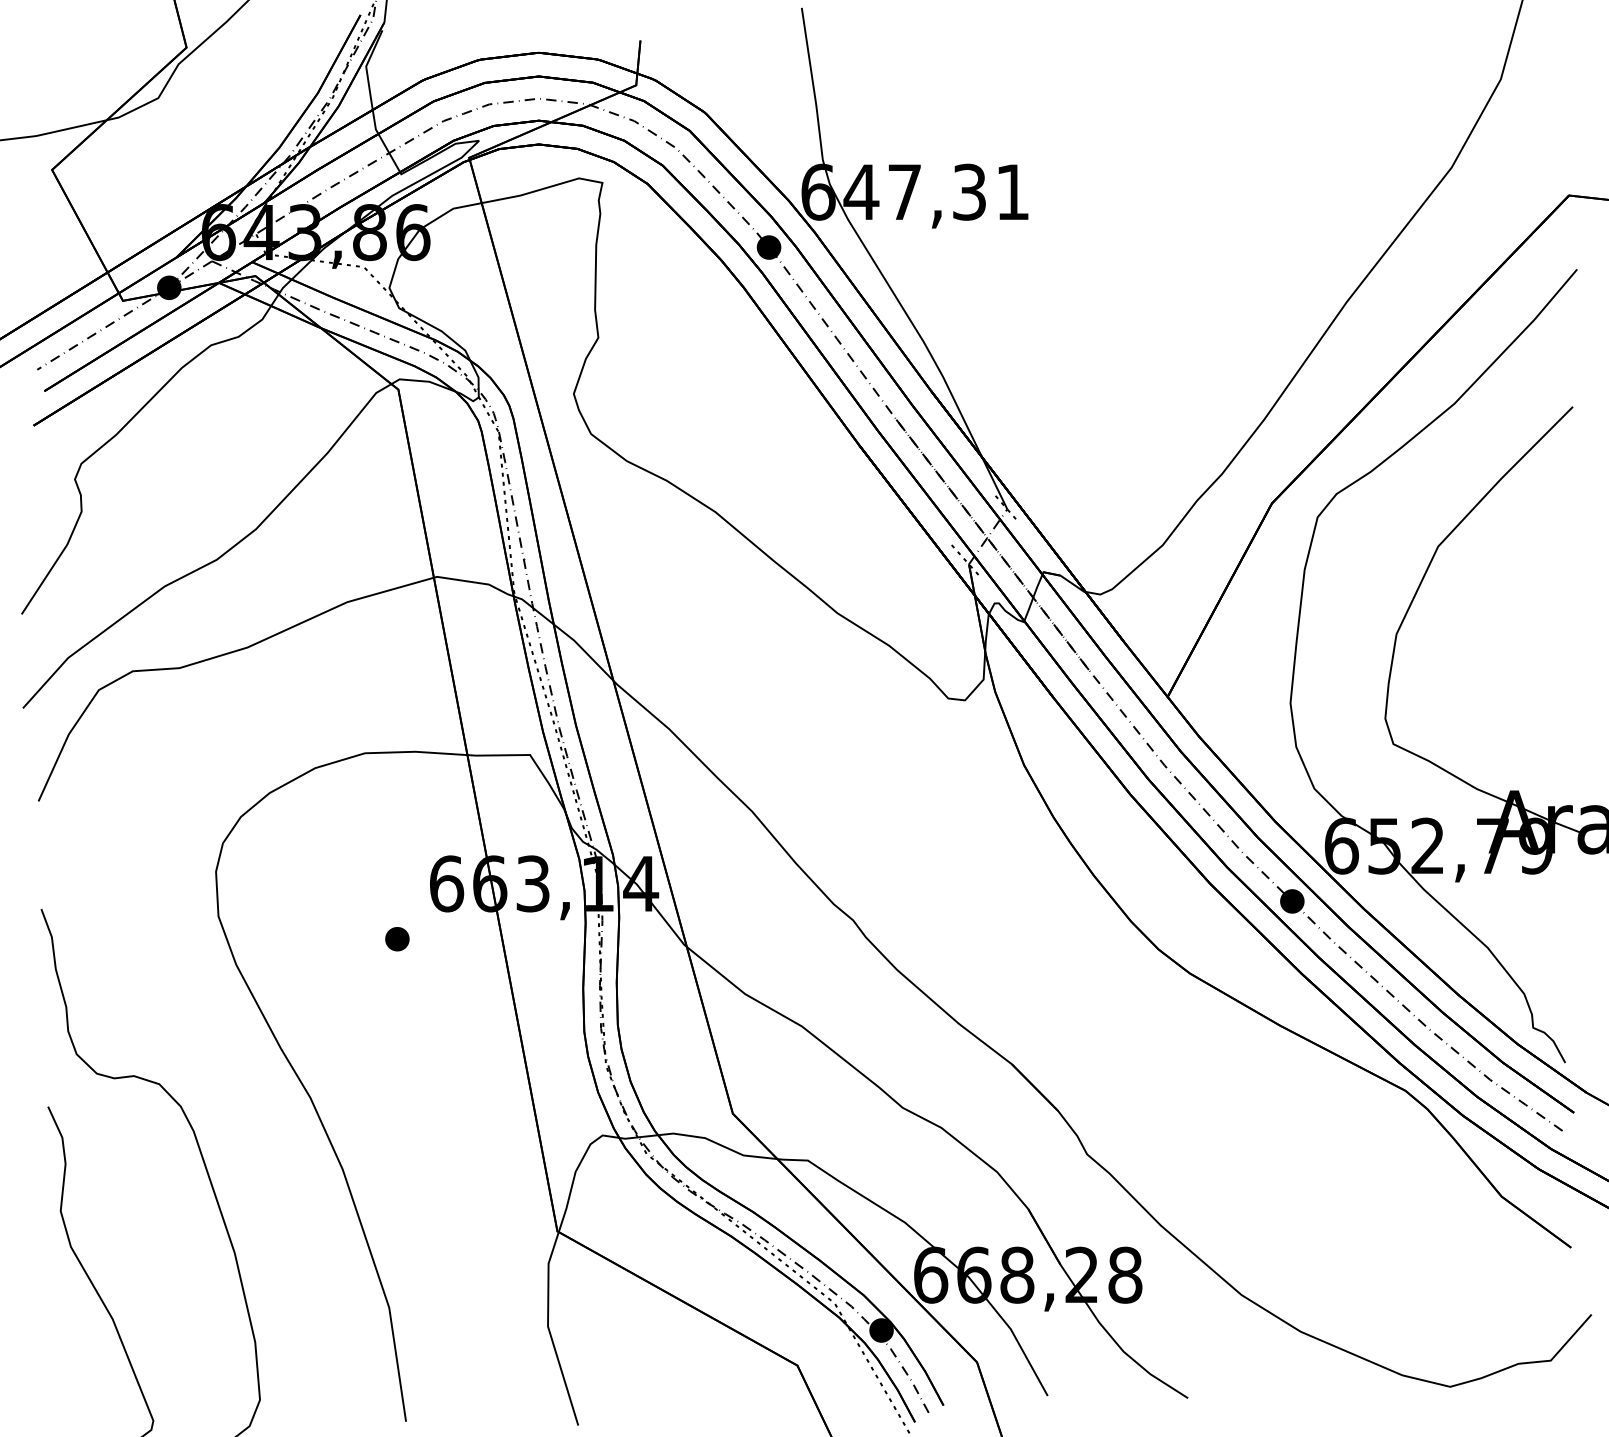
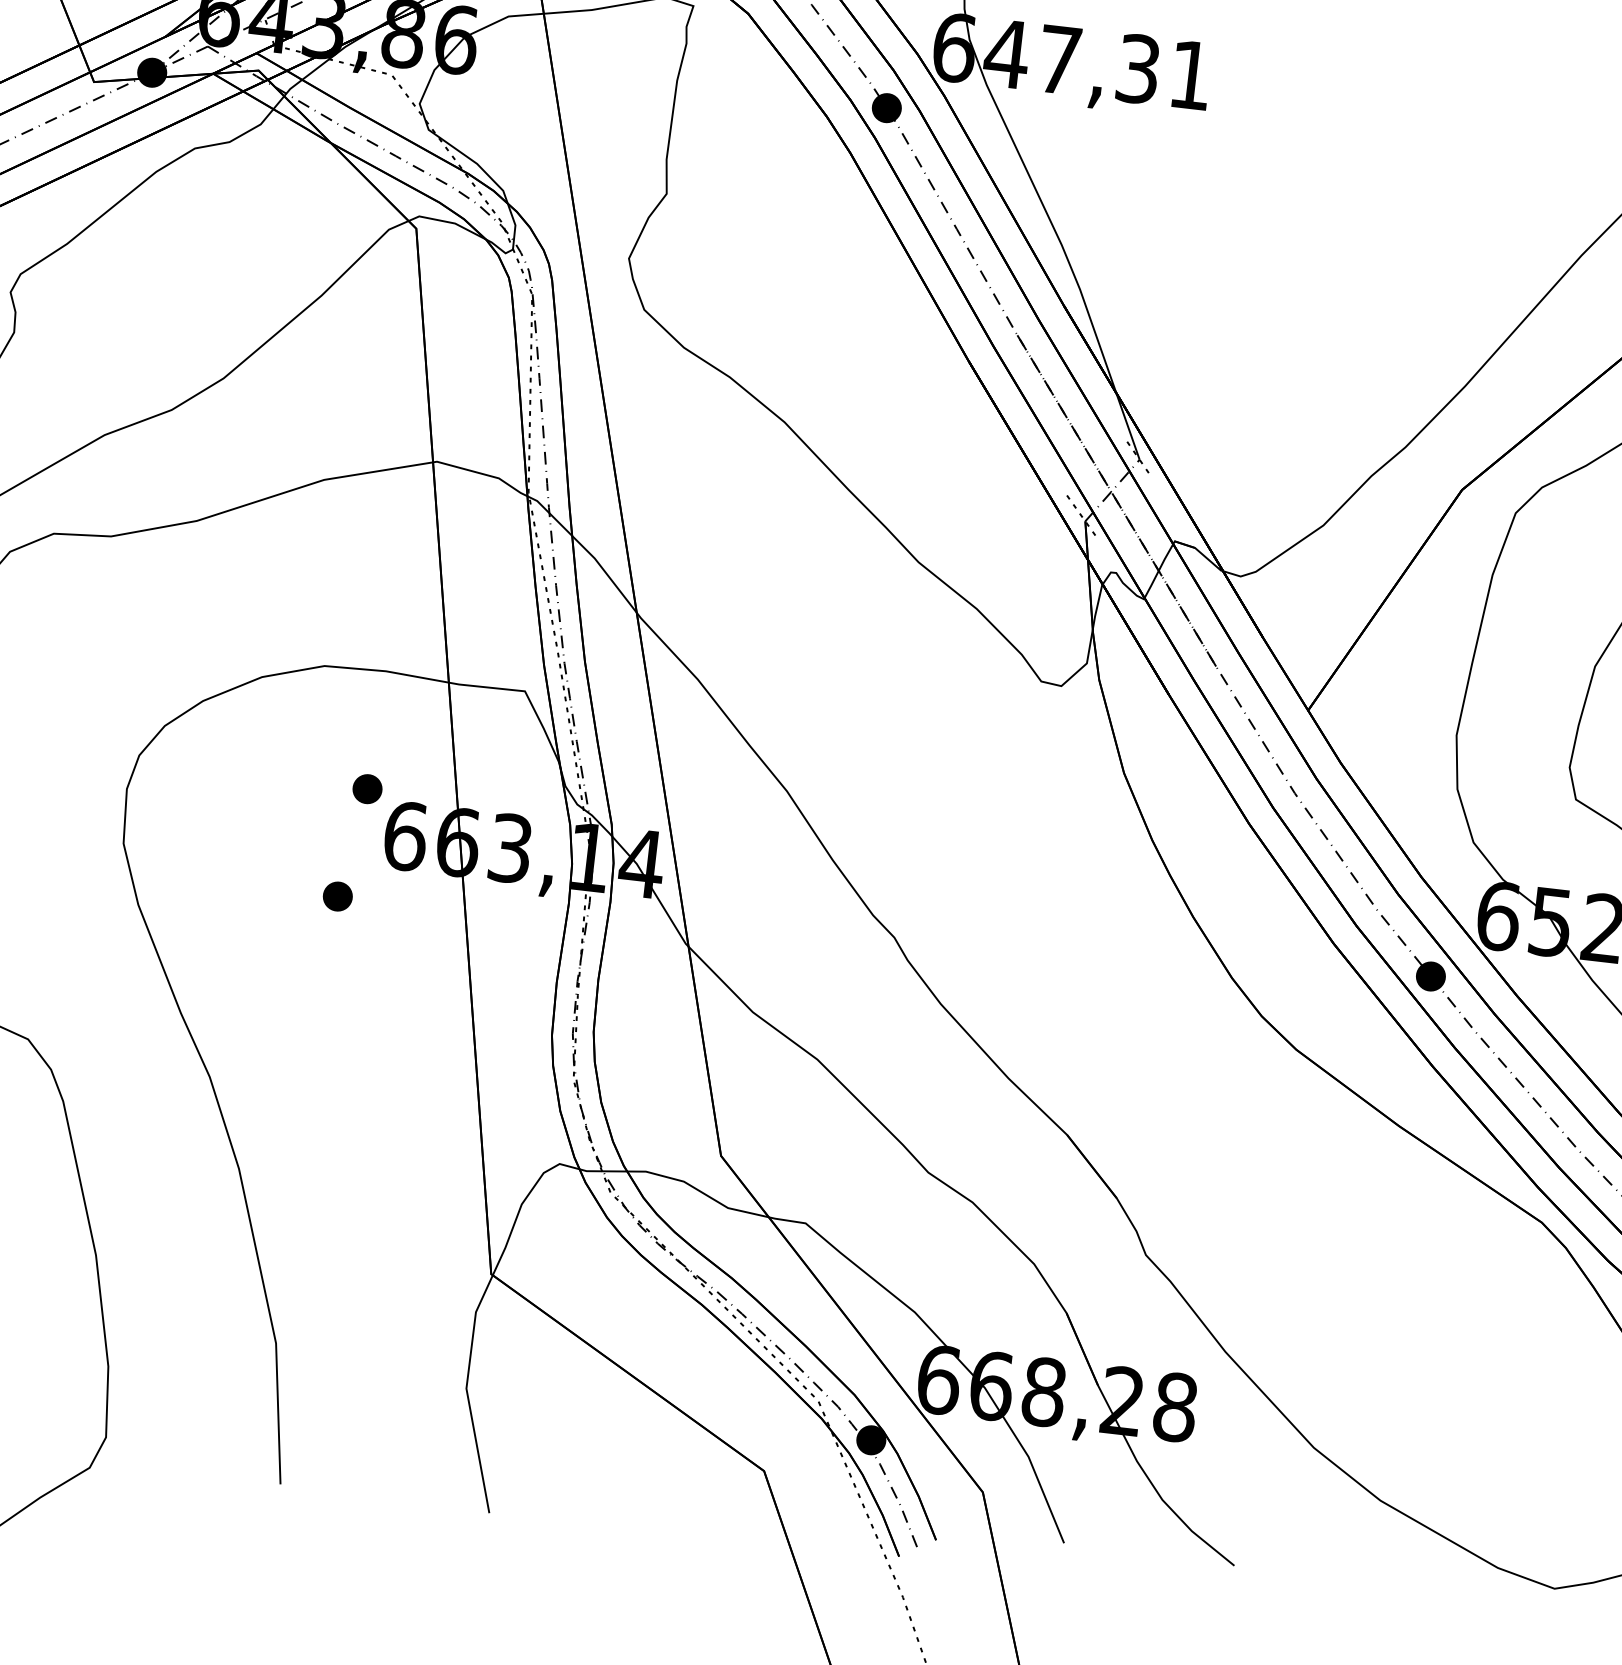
part: (411, 849) -> (367, 789), added

